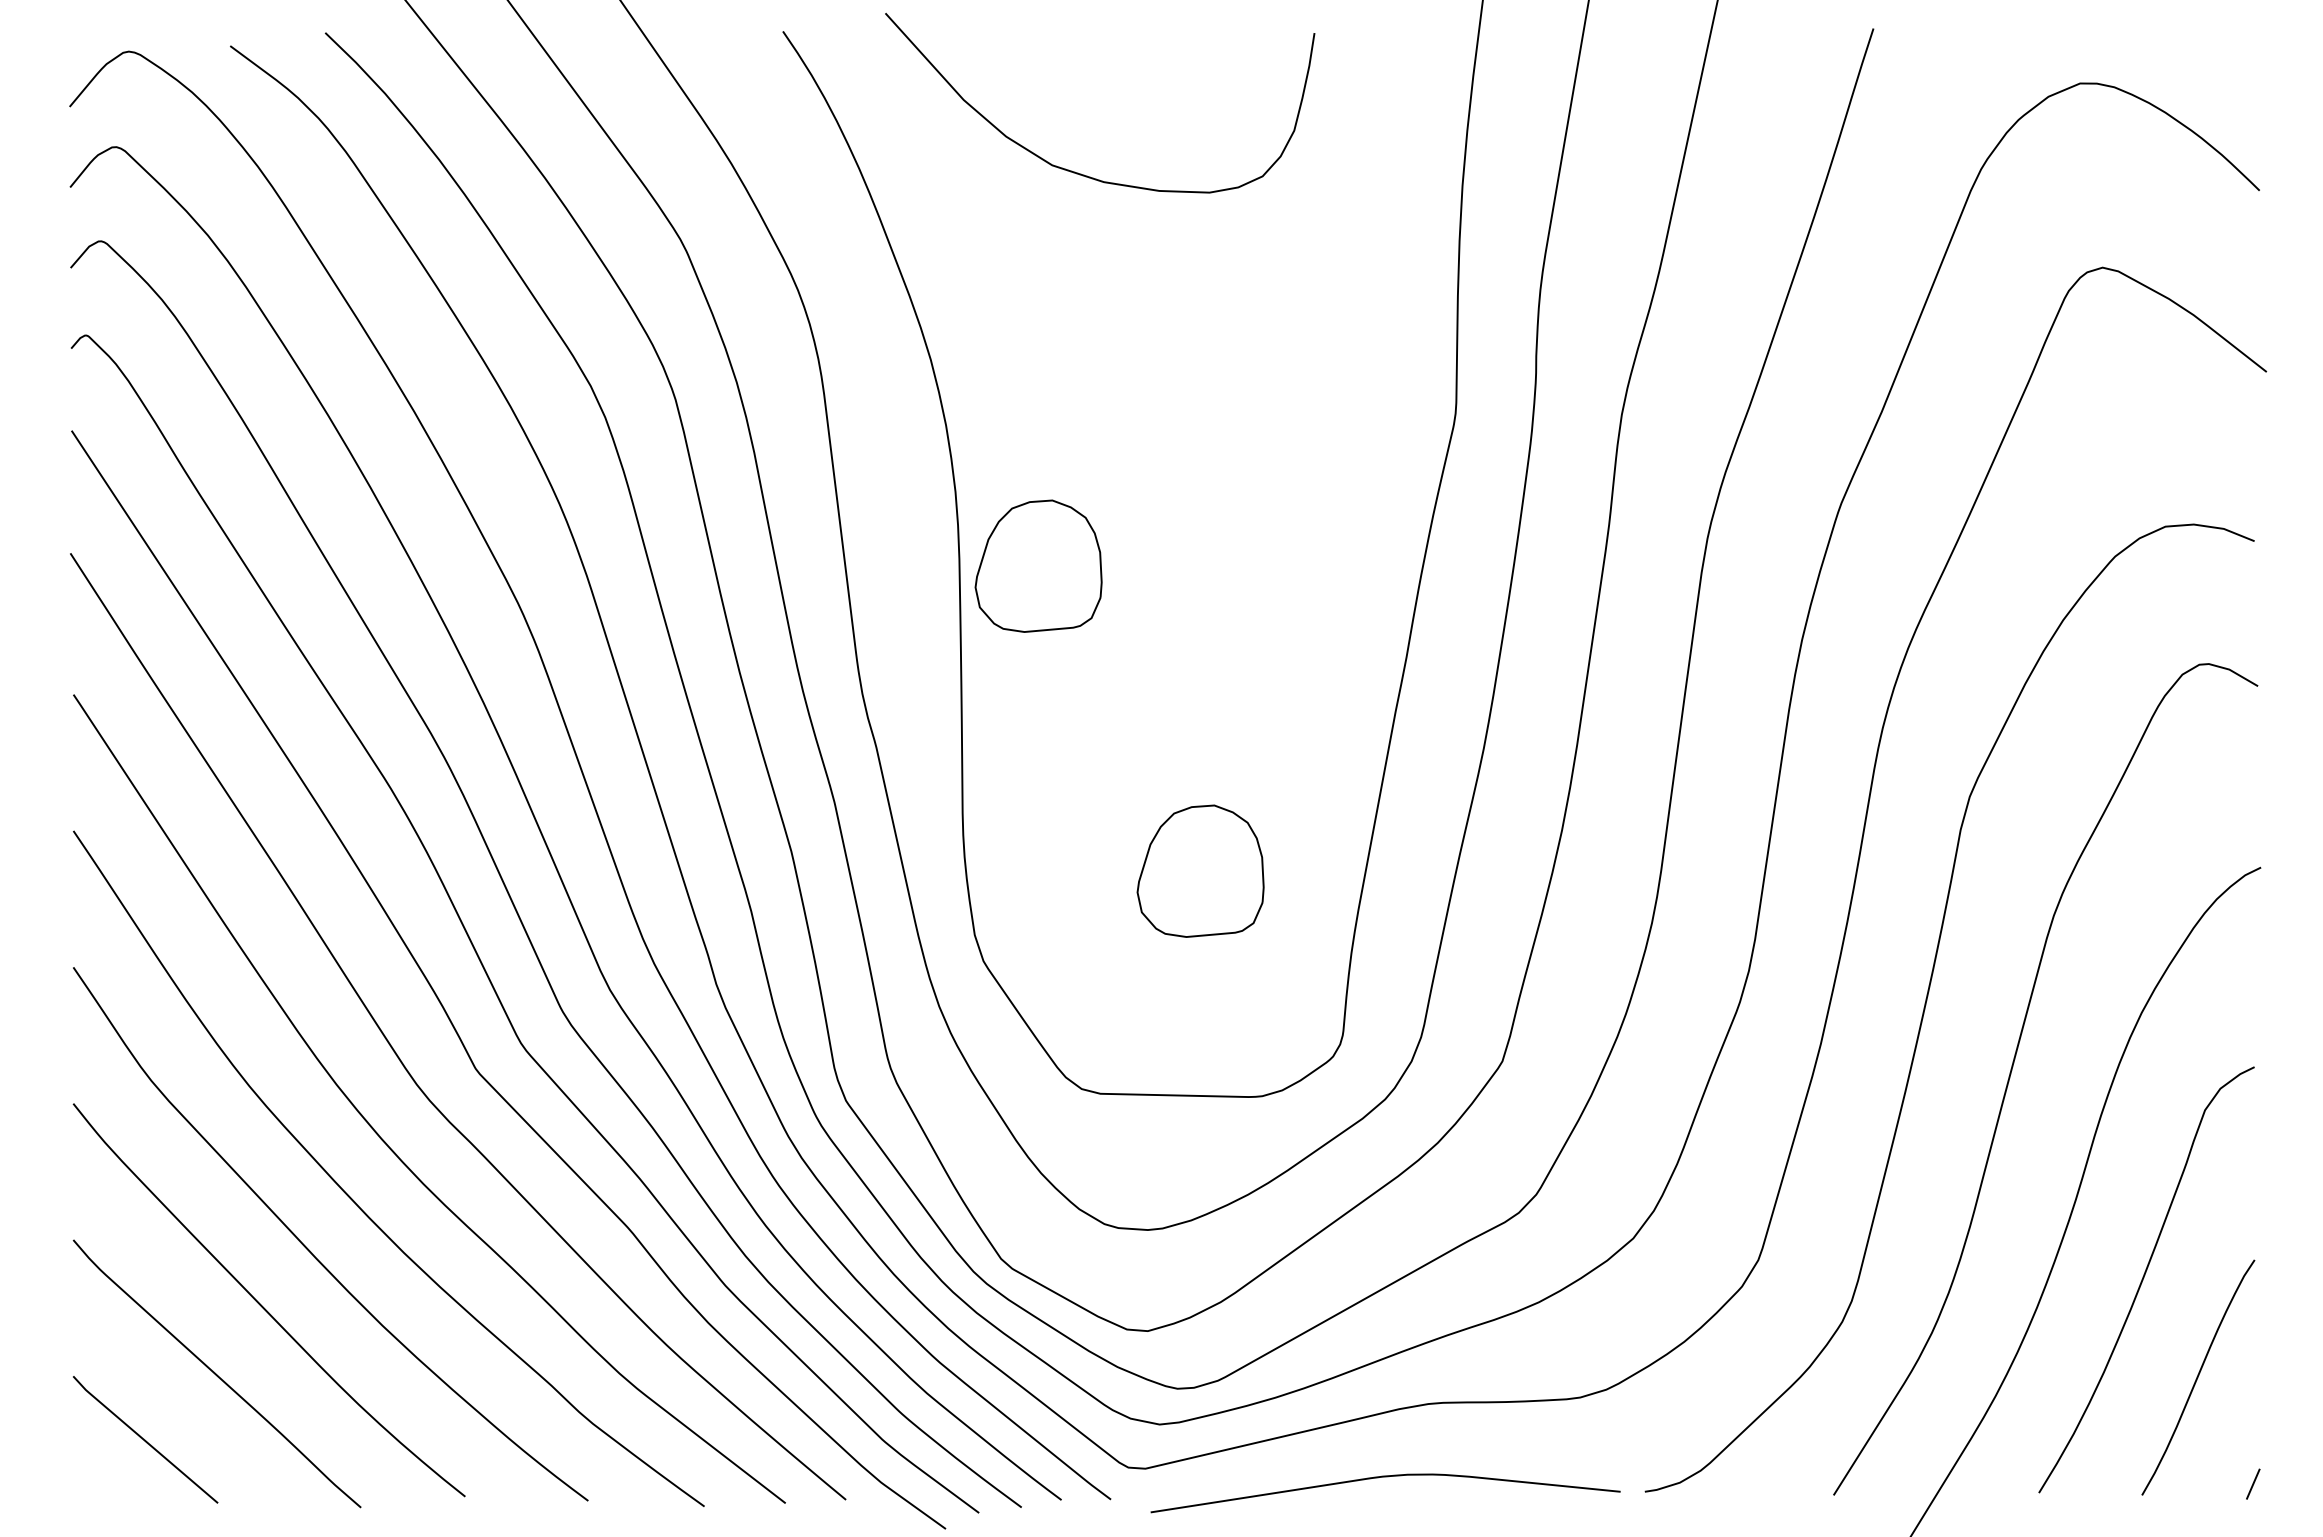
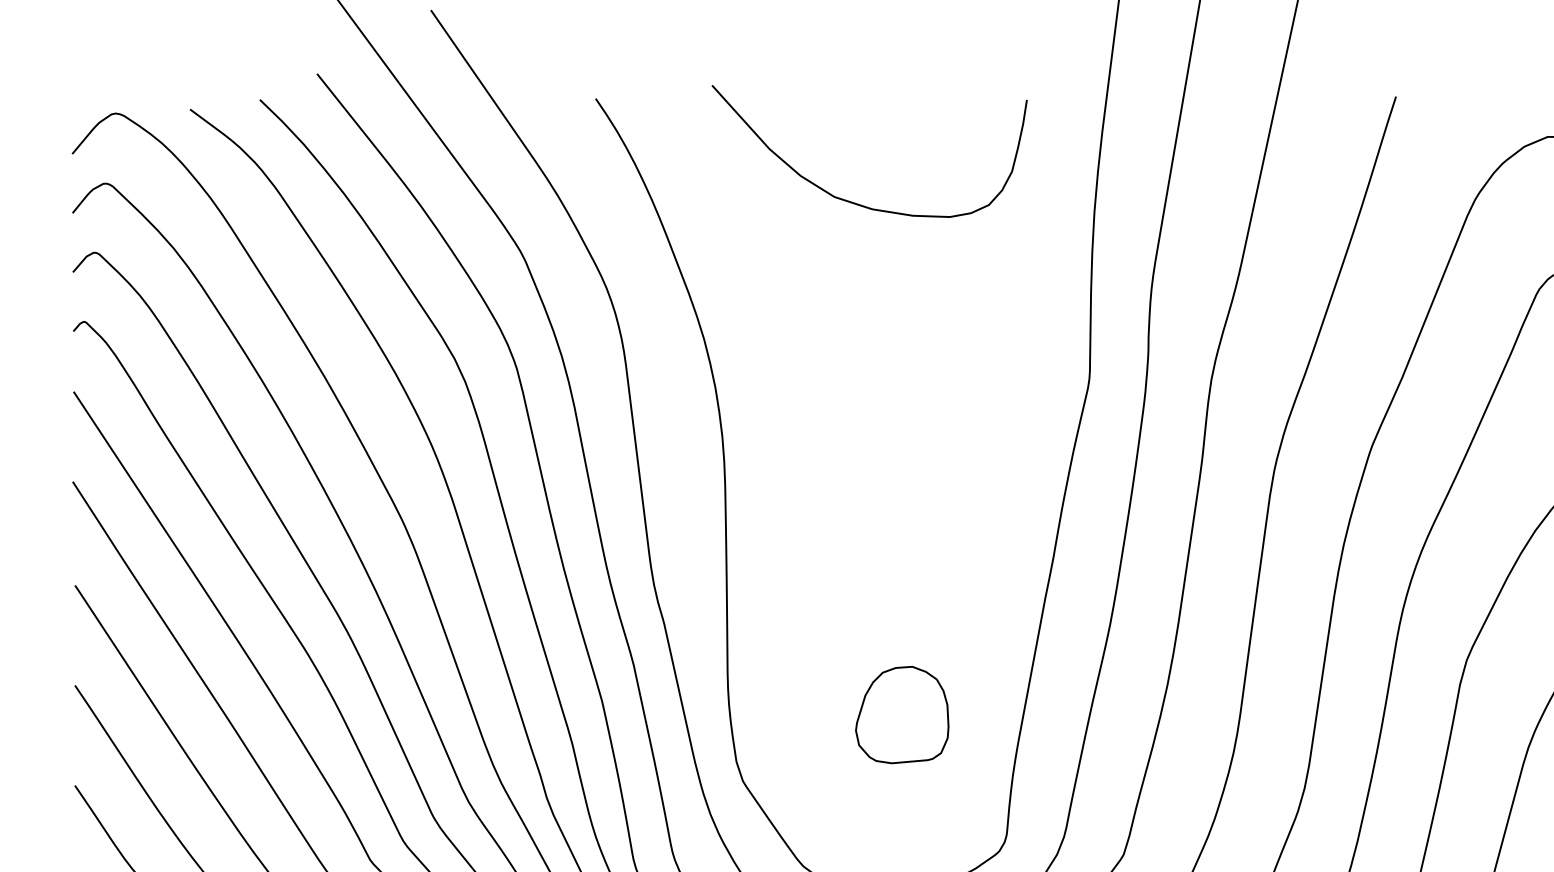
curve: (1078, 172) -> (853, 202), moved
part: (1038, 565) -> (783, 490), removed

